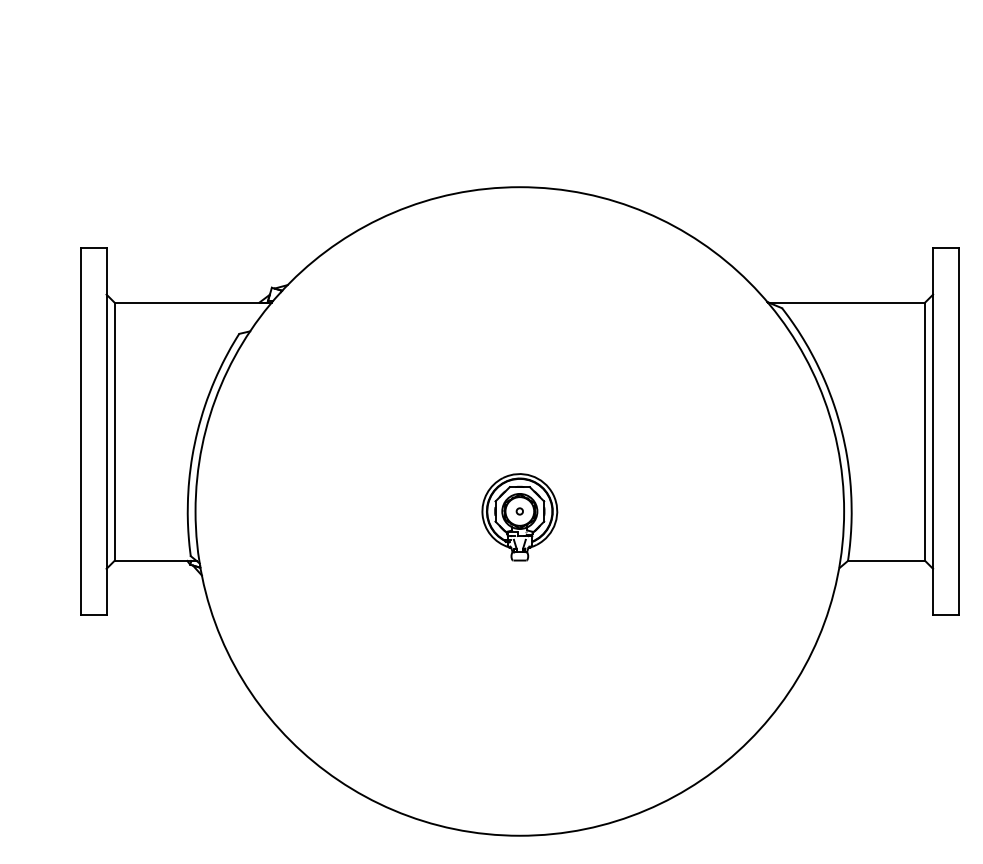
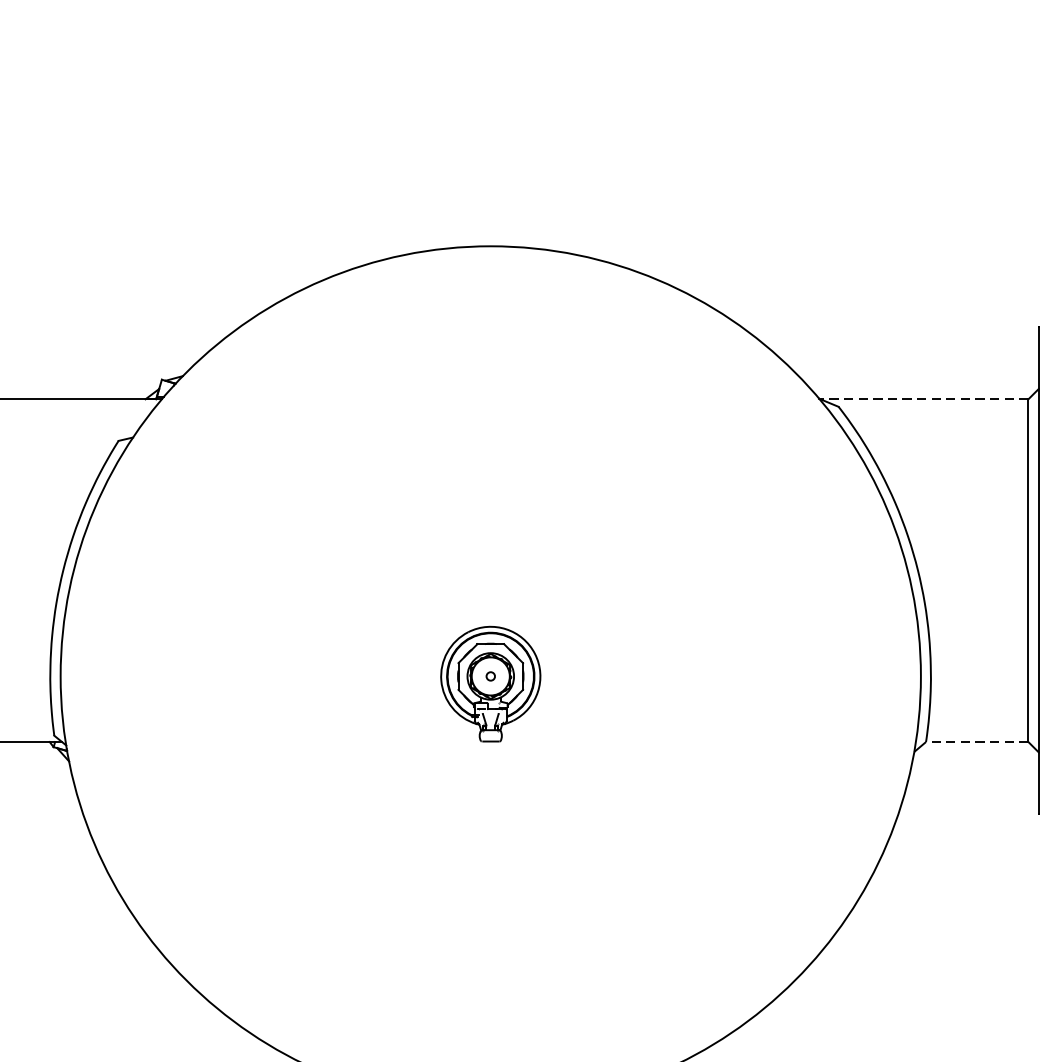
line: (846, 302) -> (924, 399), solid -> dashed
line: (886, 560) -> (977, 741), solid -> dashed

